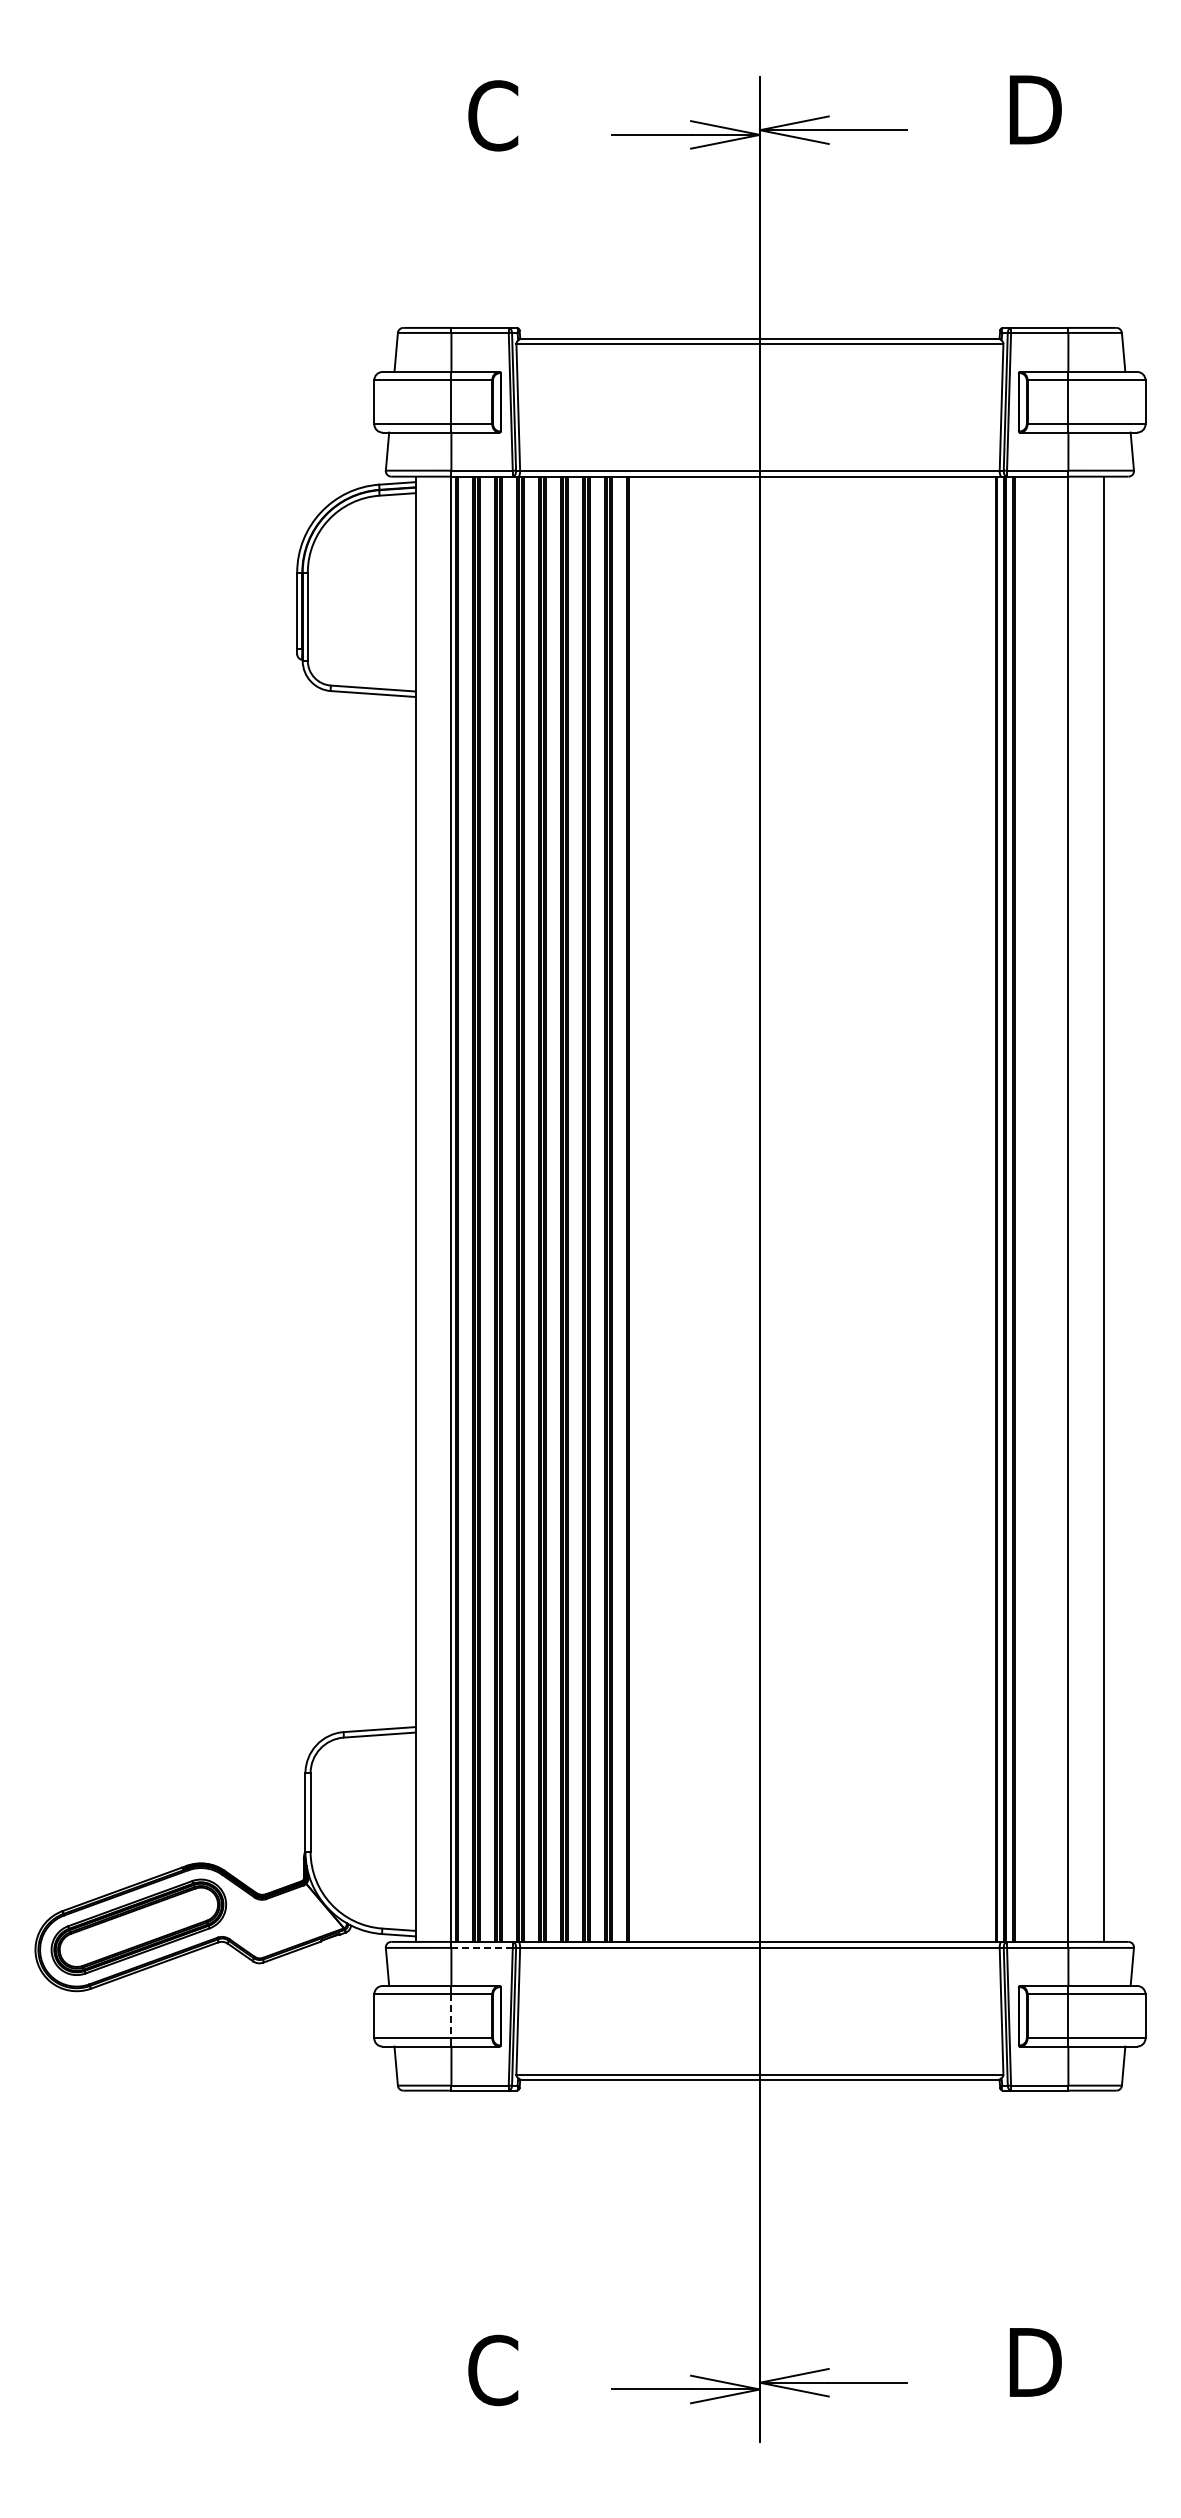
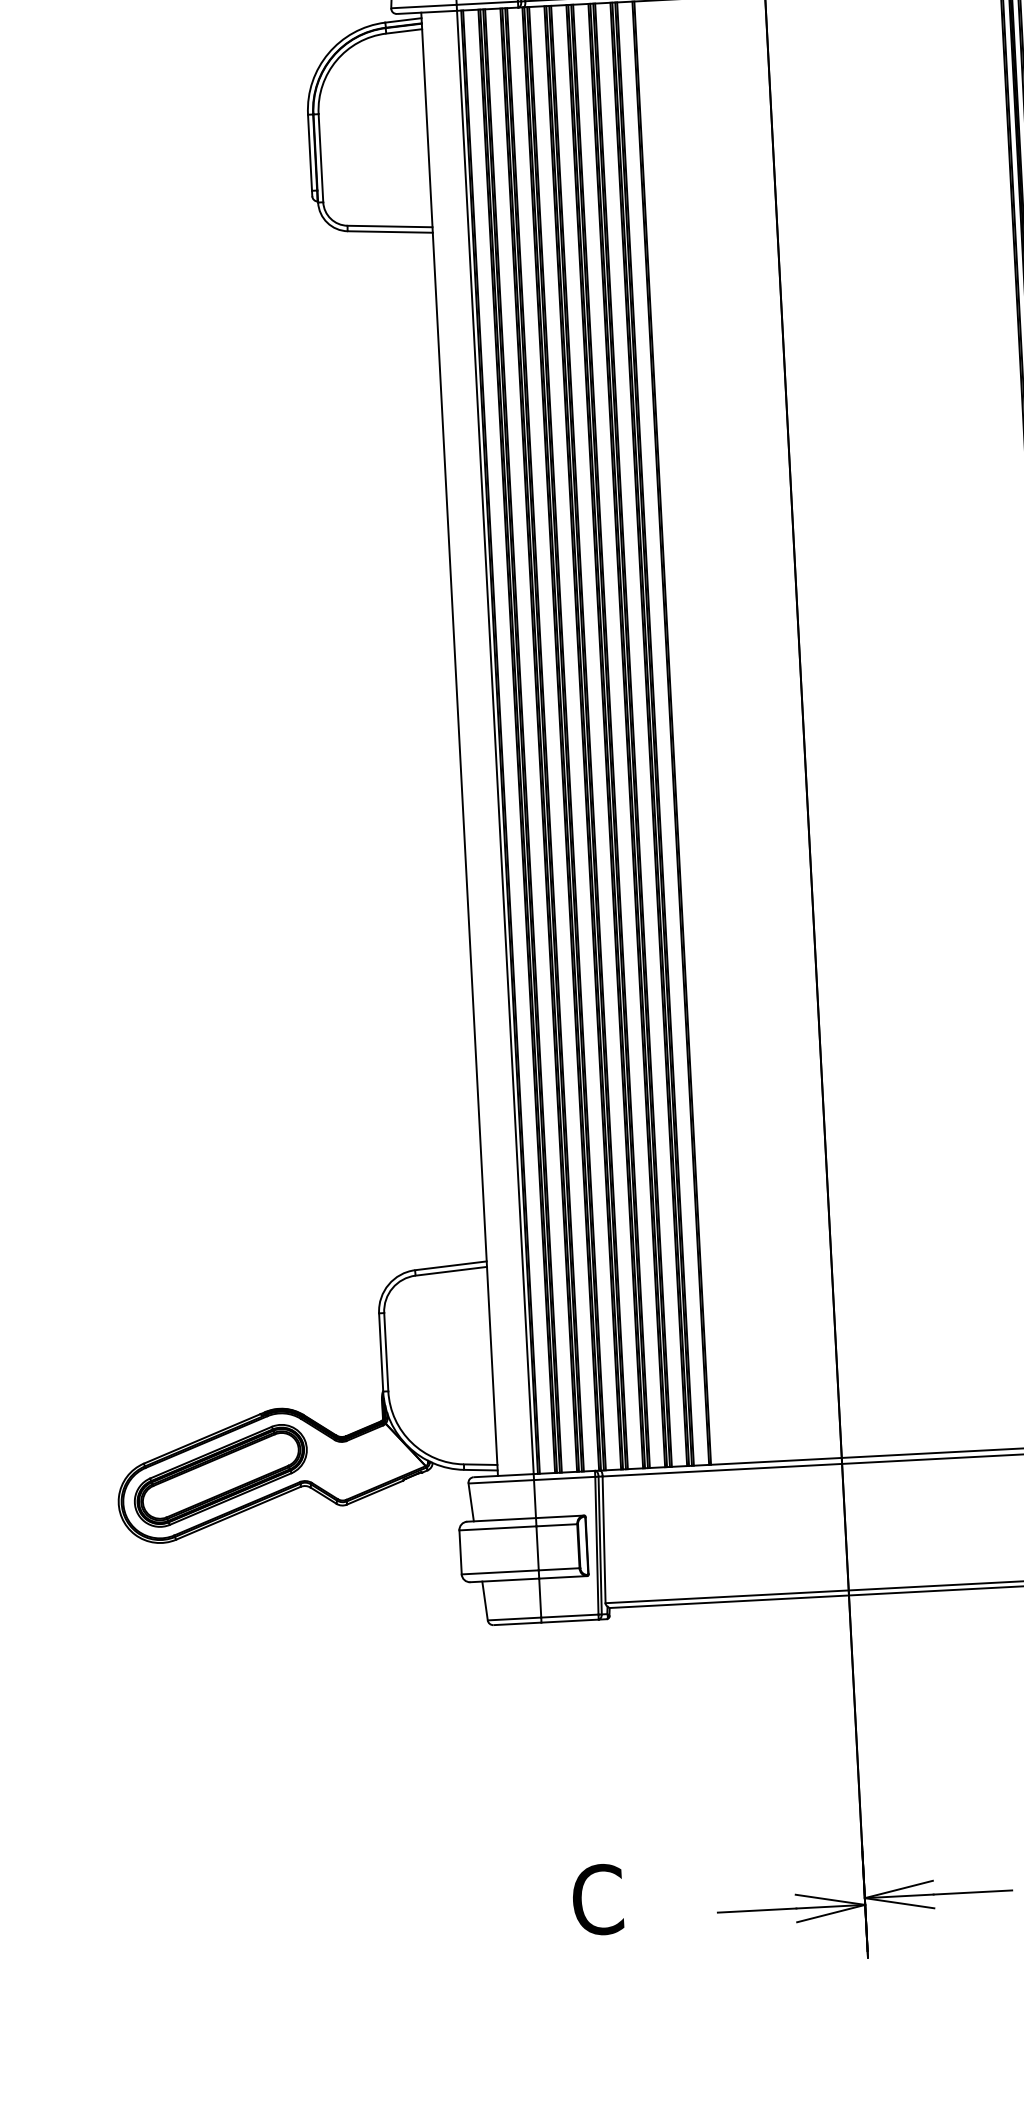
line: (482, 1947) -> (565, 1478), dashed -> solid
line: (451, 2016) -> (537, 1548), dashed -> solid

